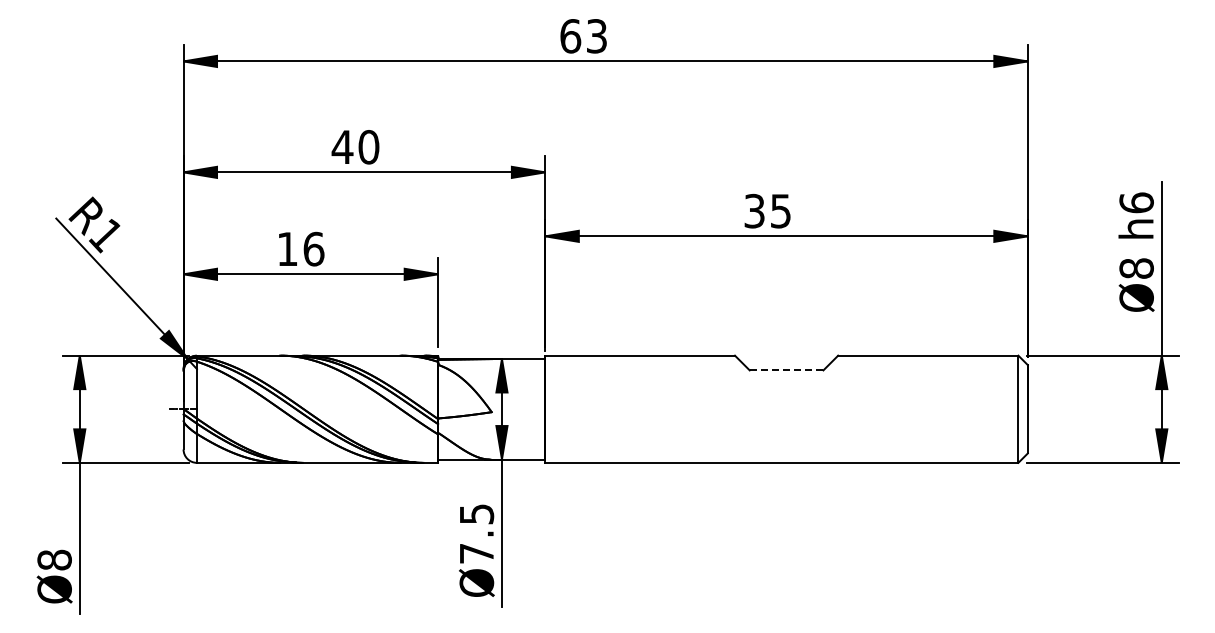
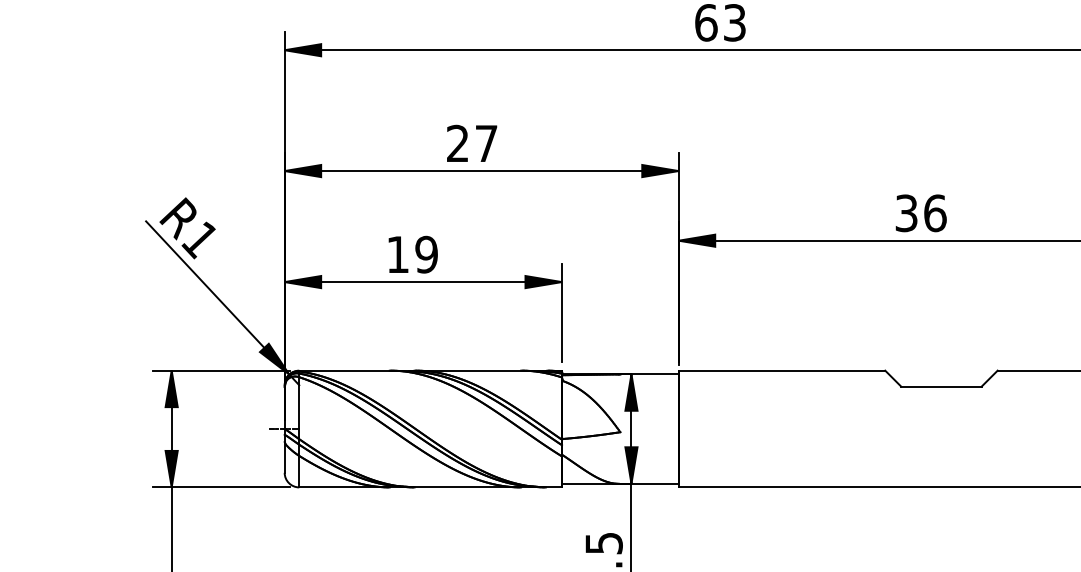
text: (355, 147) -> (471, 143), 40 -> 27
text: (780, 210) -> (934, 212), 35 -> 36
text: (313, 248) -> (426, 253), 16 -> 19
line: (786, 370) -> (941, 386), dashed -> solid

